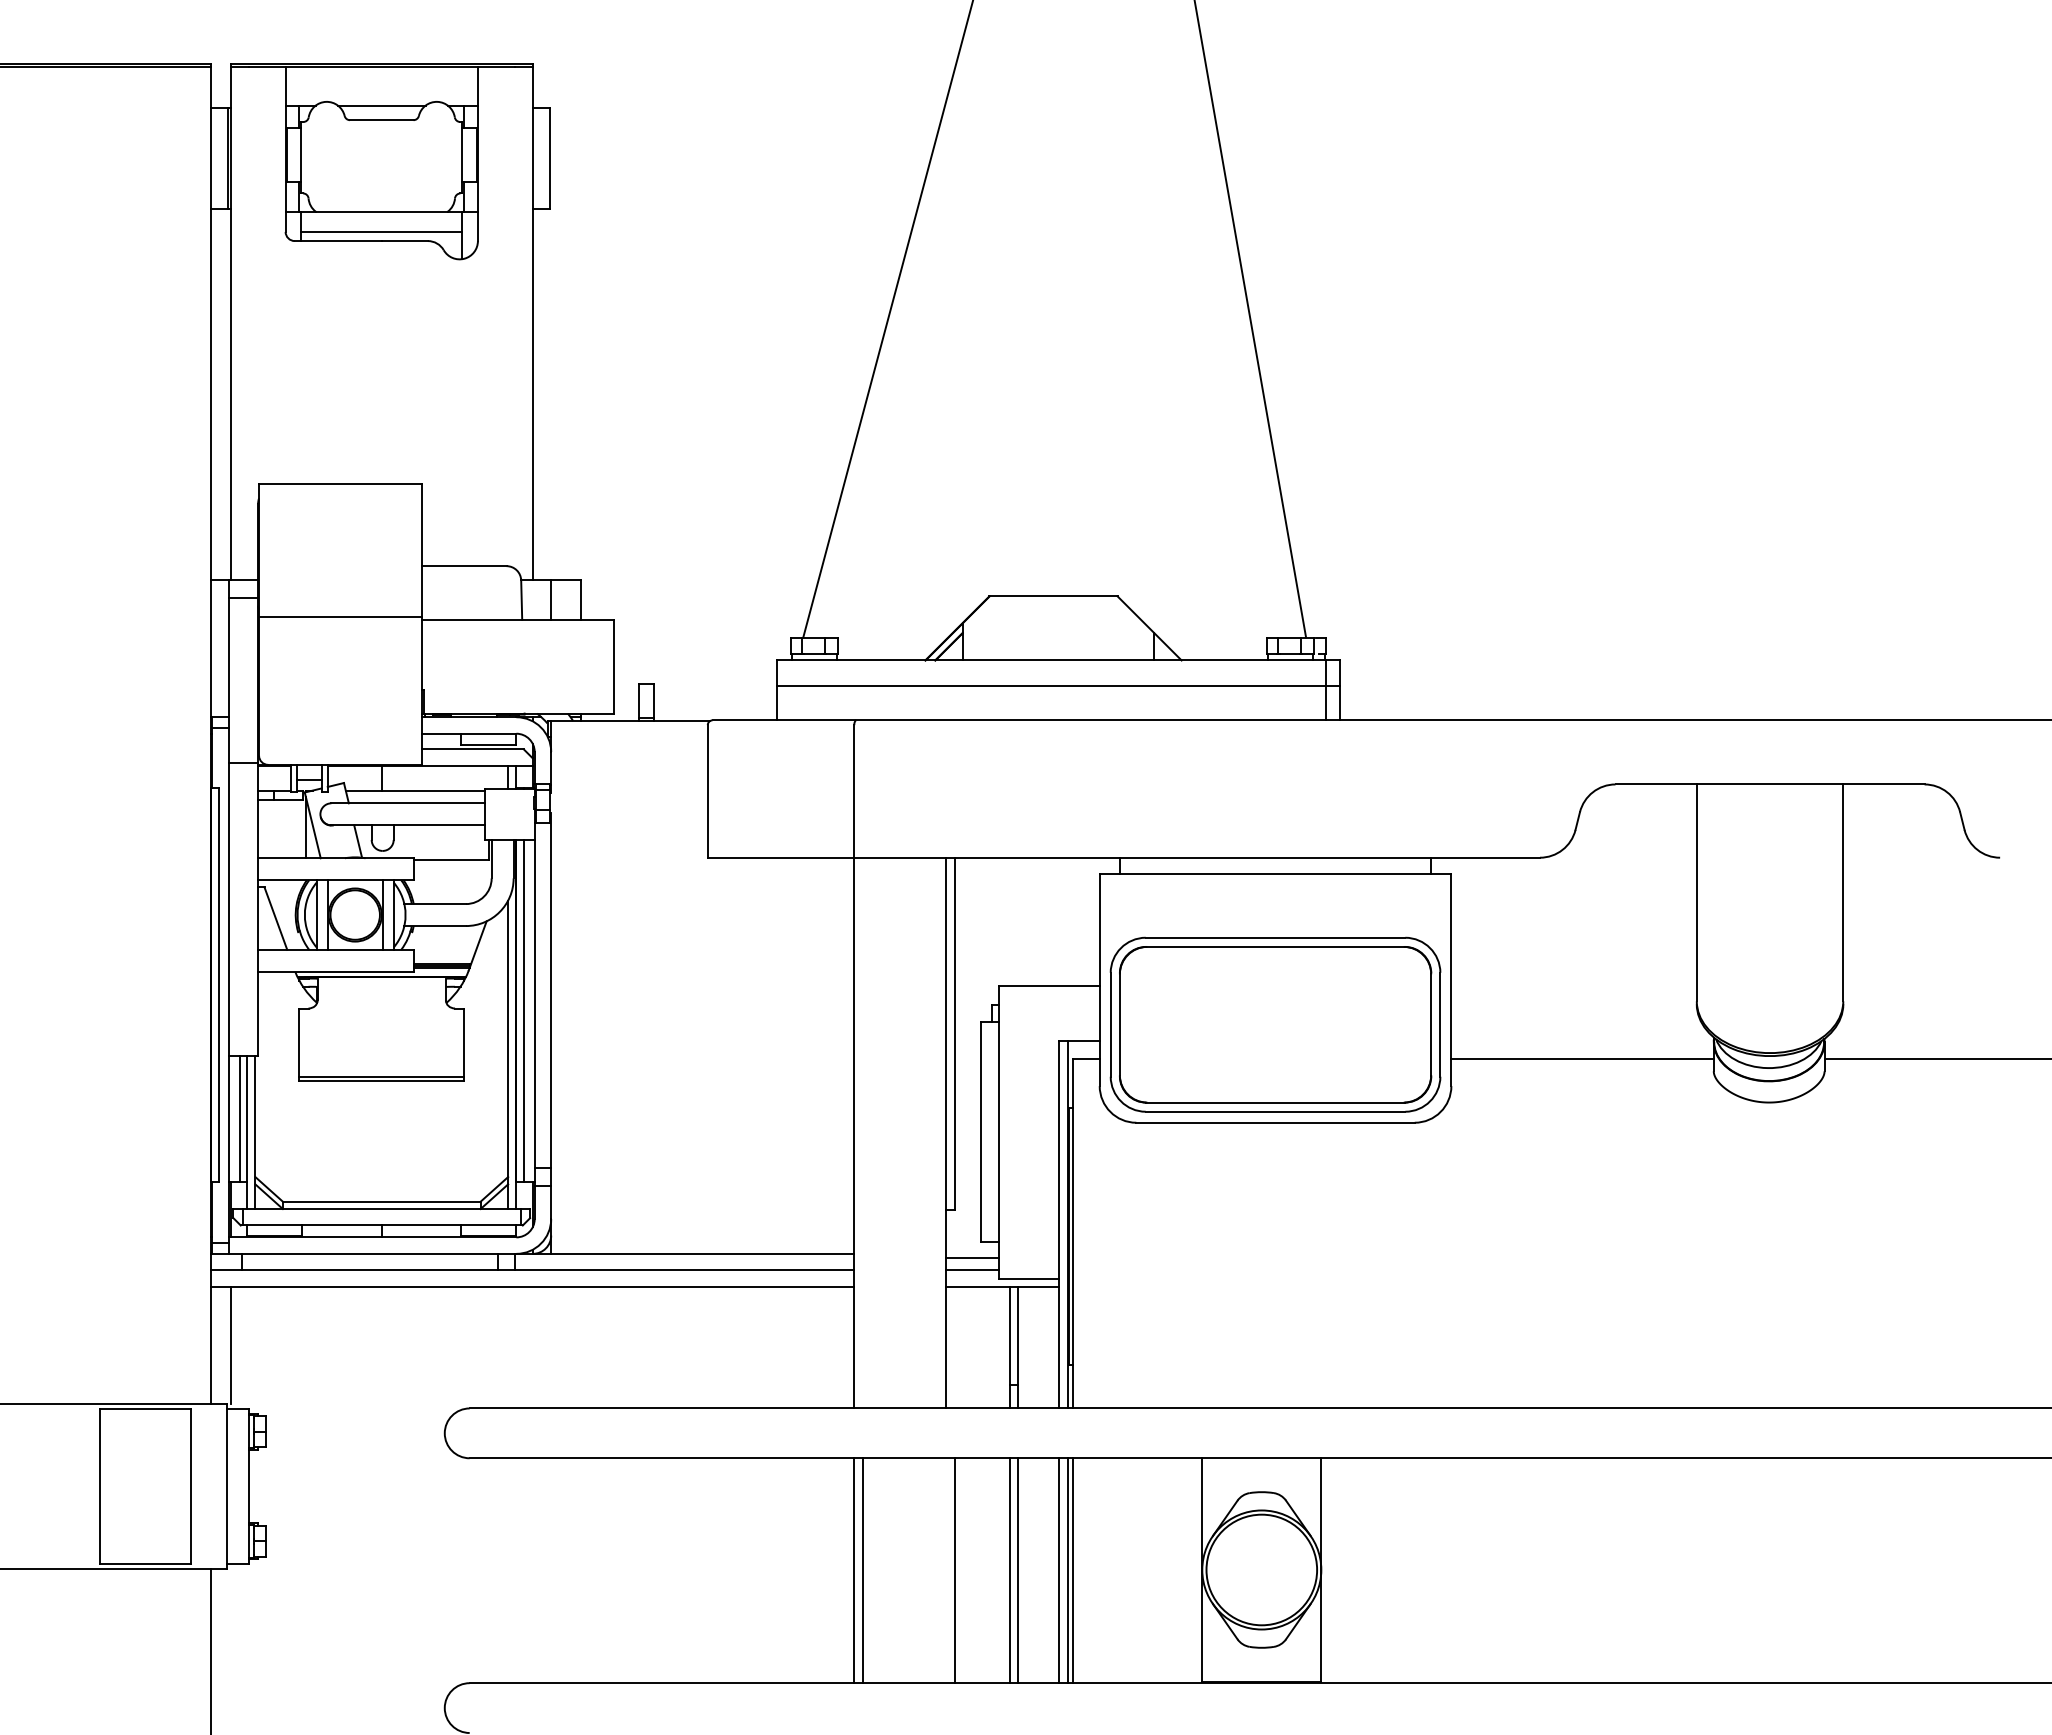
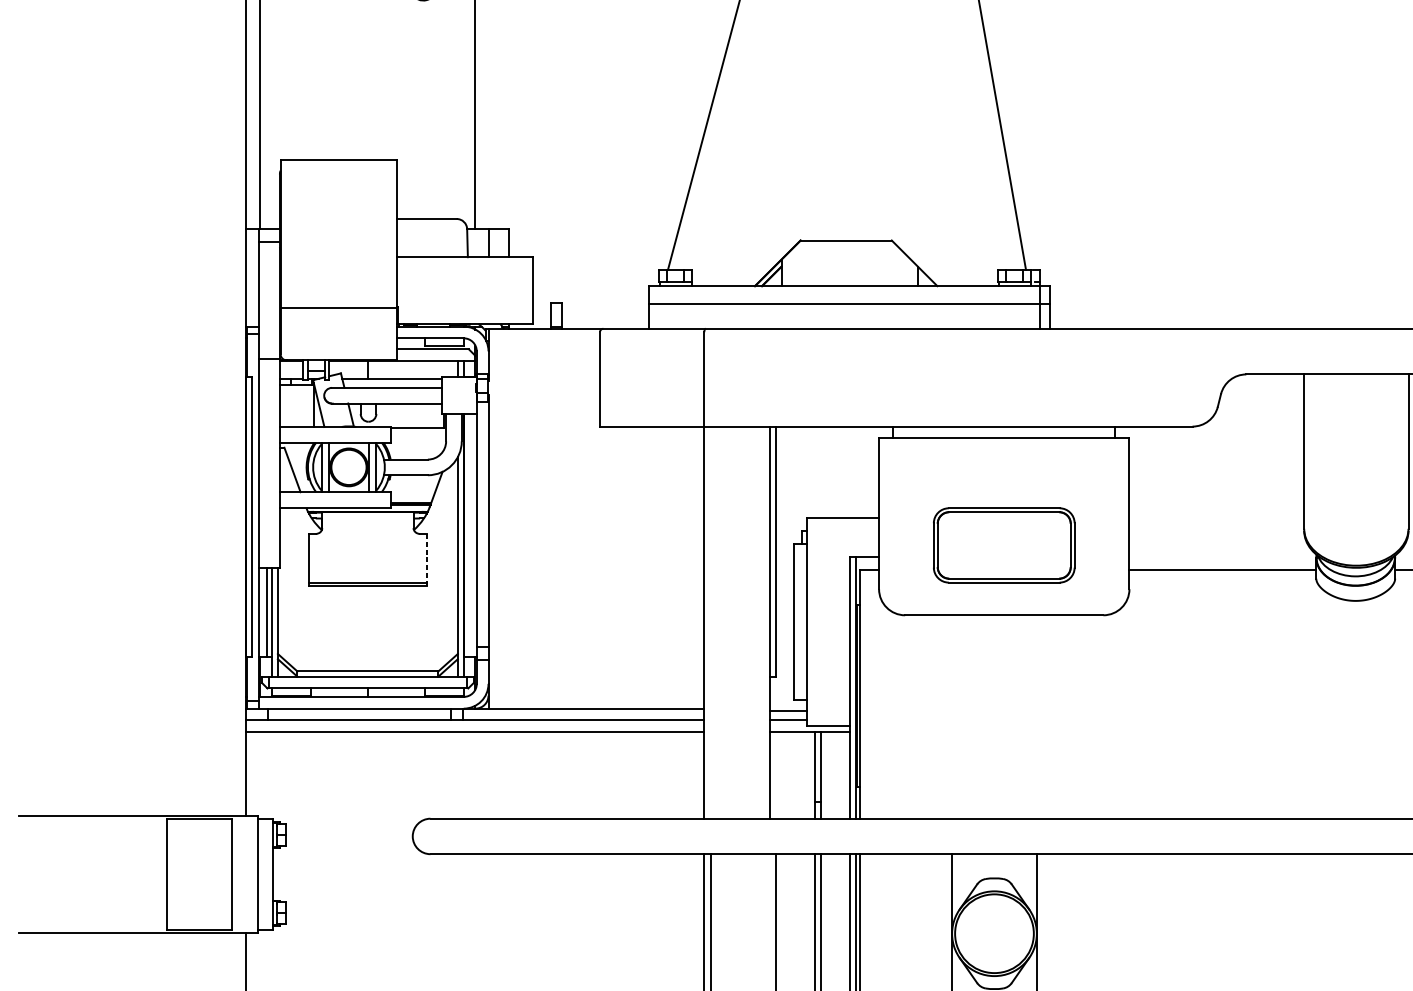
line: (340, 616) -> (338, 307), moved
line: (524, 1010) -> (469, 535), removed
part: (1275, 1024) -> (1004, 545), size x0.6
line: (464, 1045) -> (426, 560), solid -> dashed
line: (230, 1345) -> (260, 773), removed

